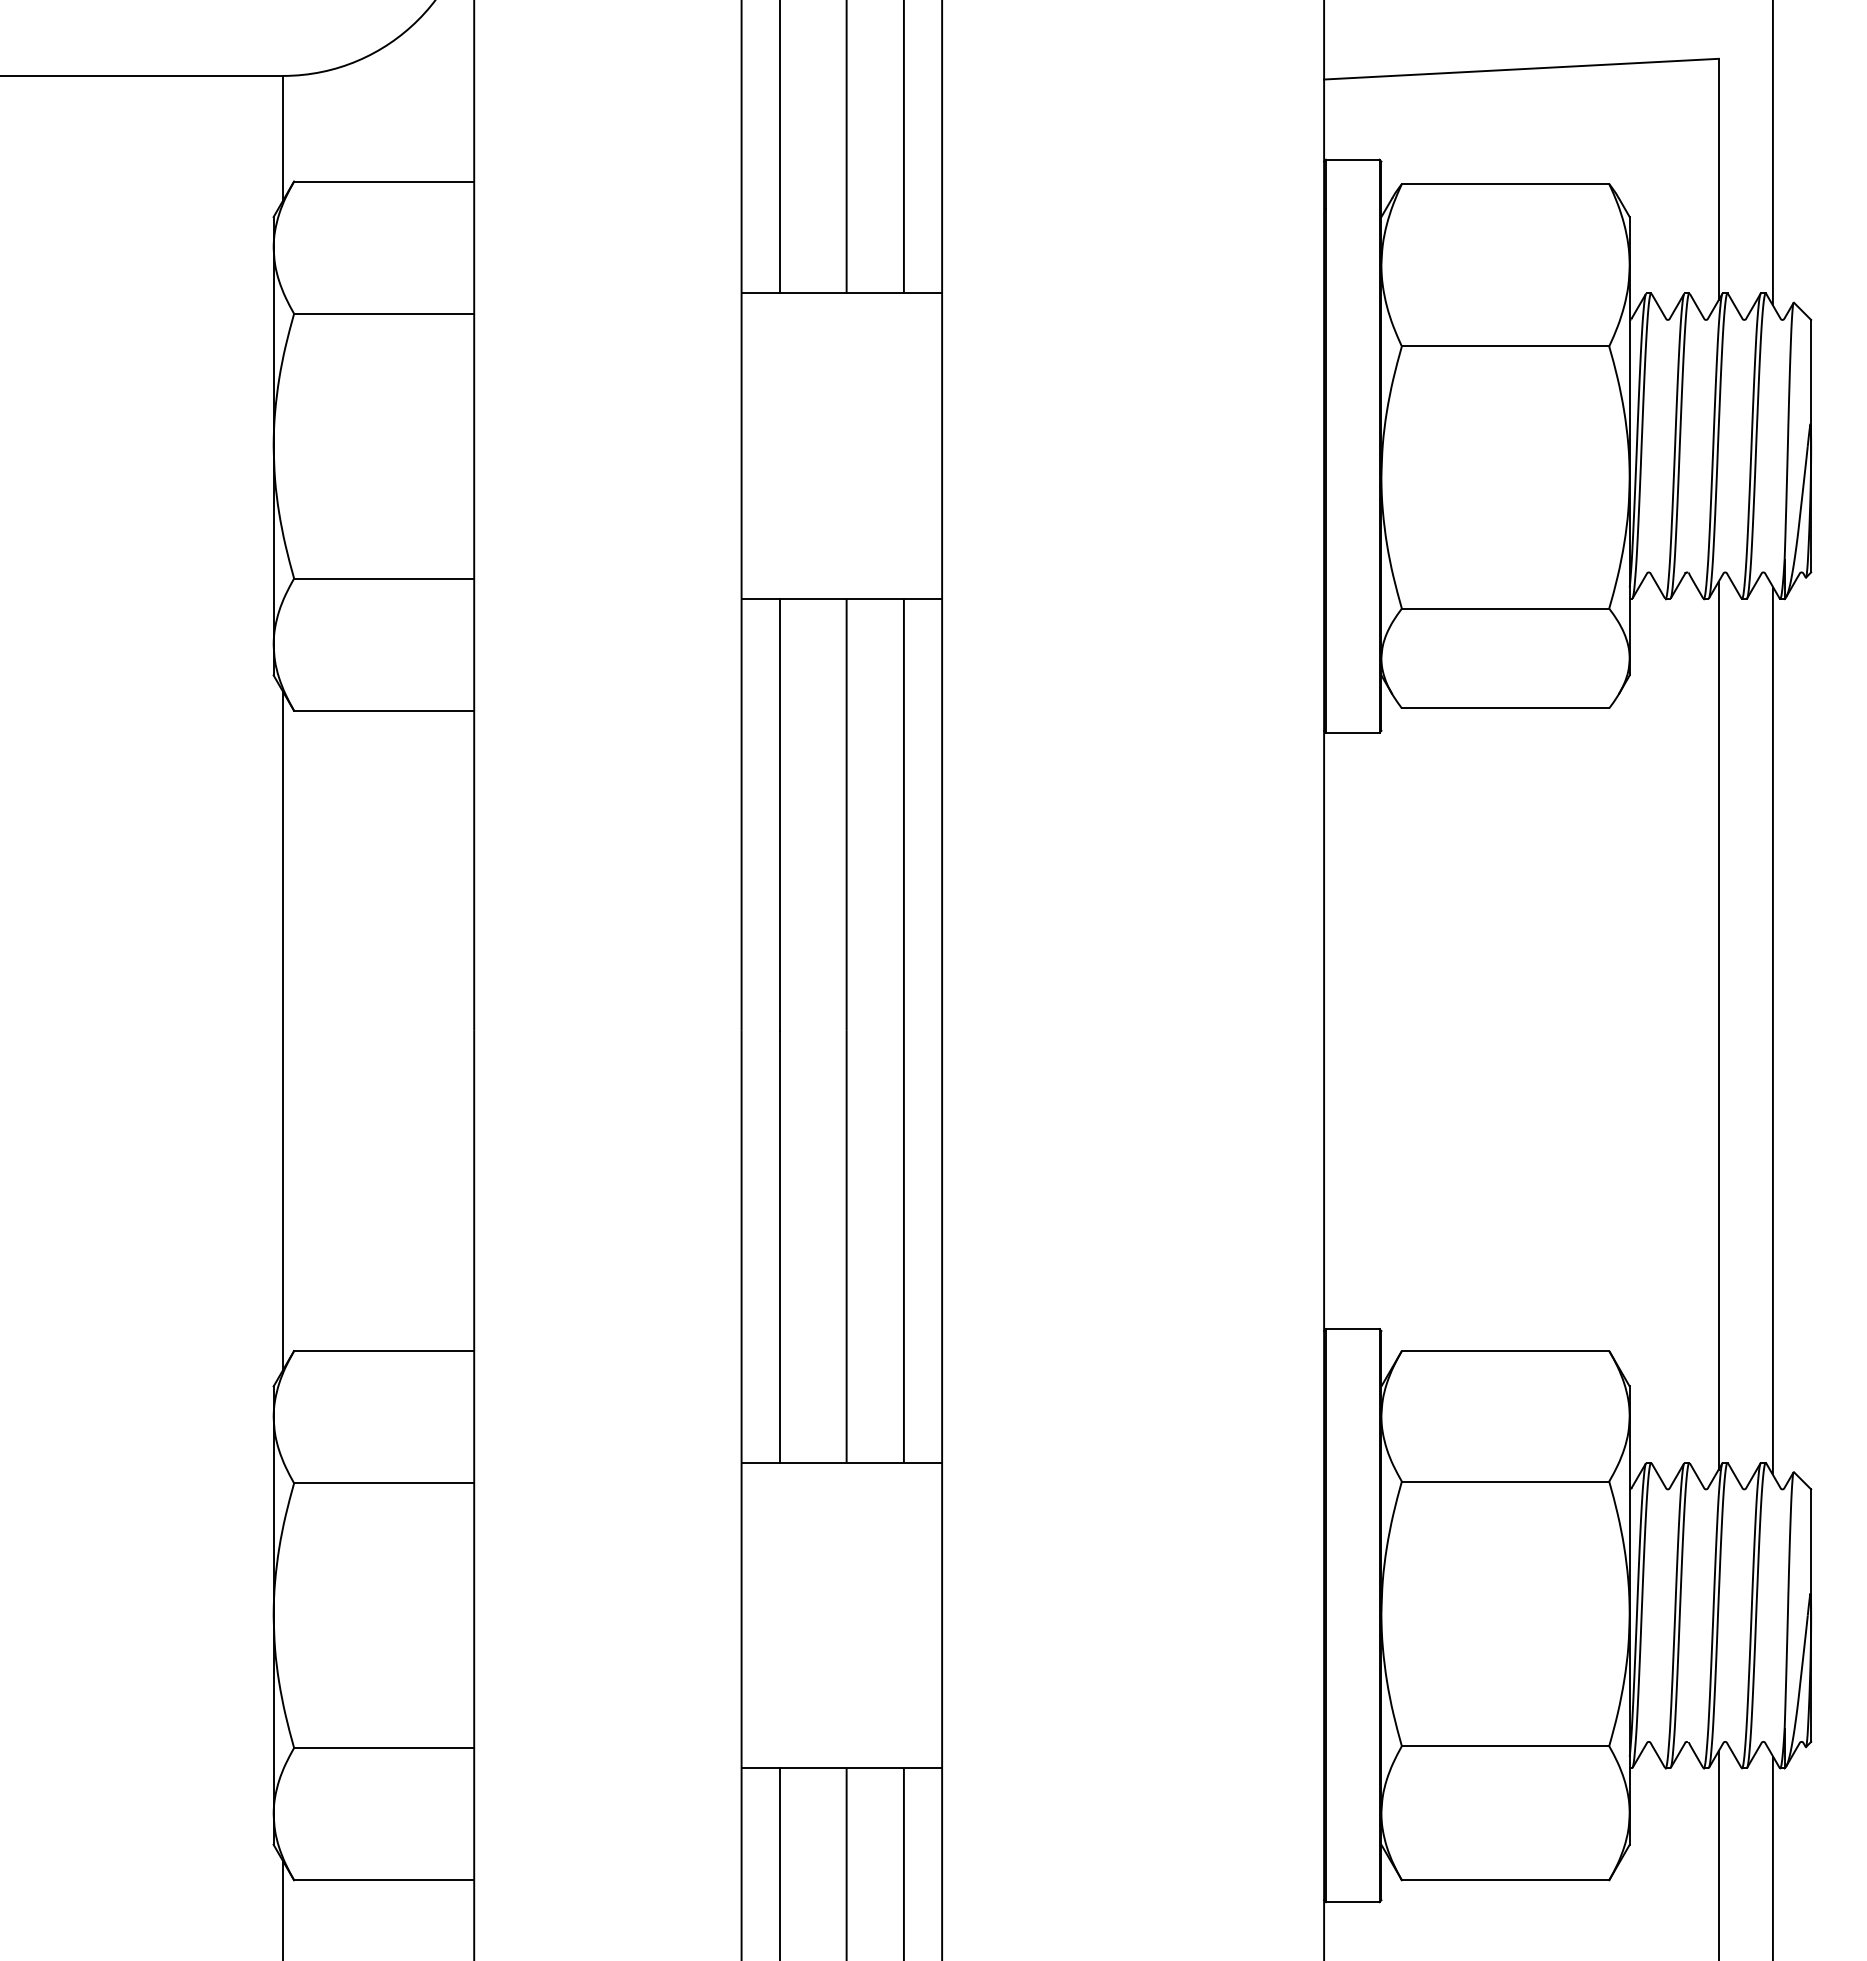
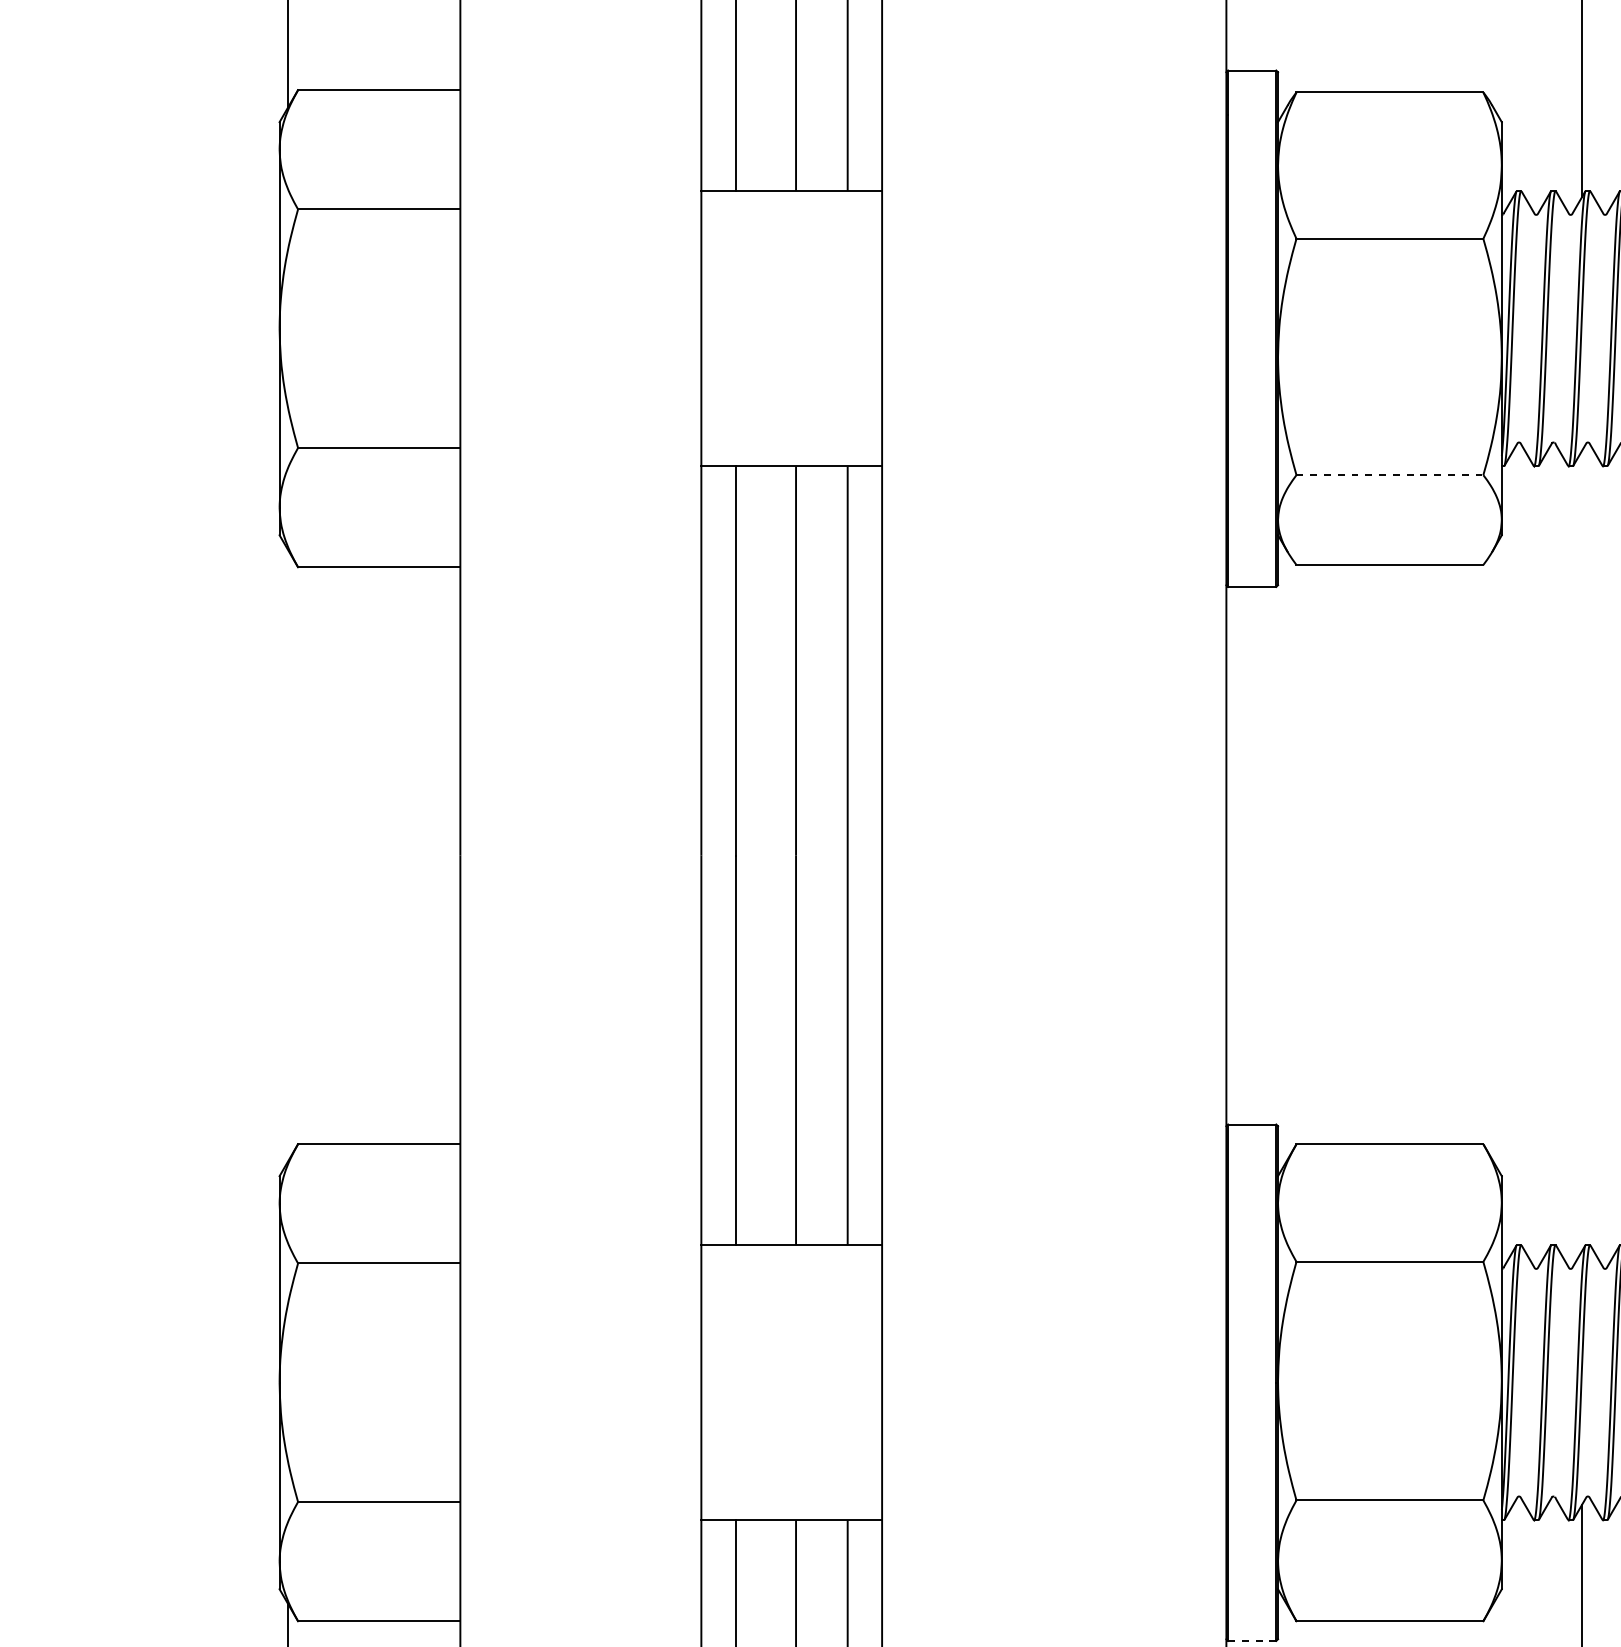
line: (1505, 608) -> (1389, 474), solid -> dashed
line: (1718, 1025) -> (1581, 850), removed
line: (283, 1030) -> (288, 855), removed
line: (1352, 1902) -> (1251, 1641), solid -> dashed

